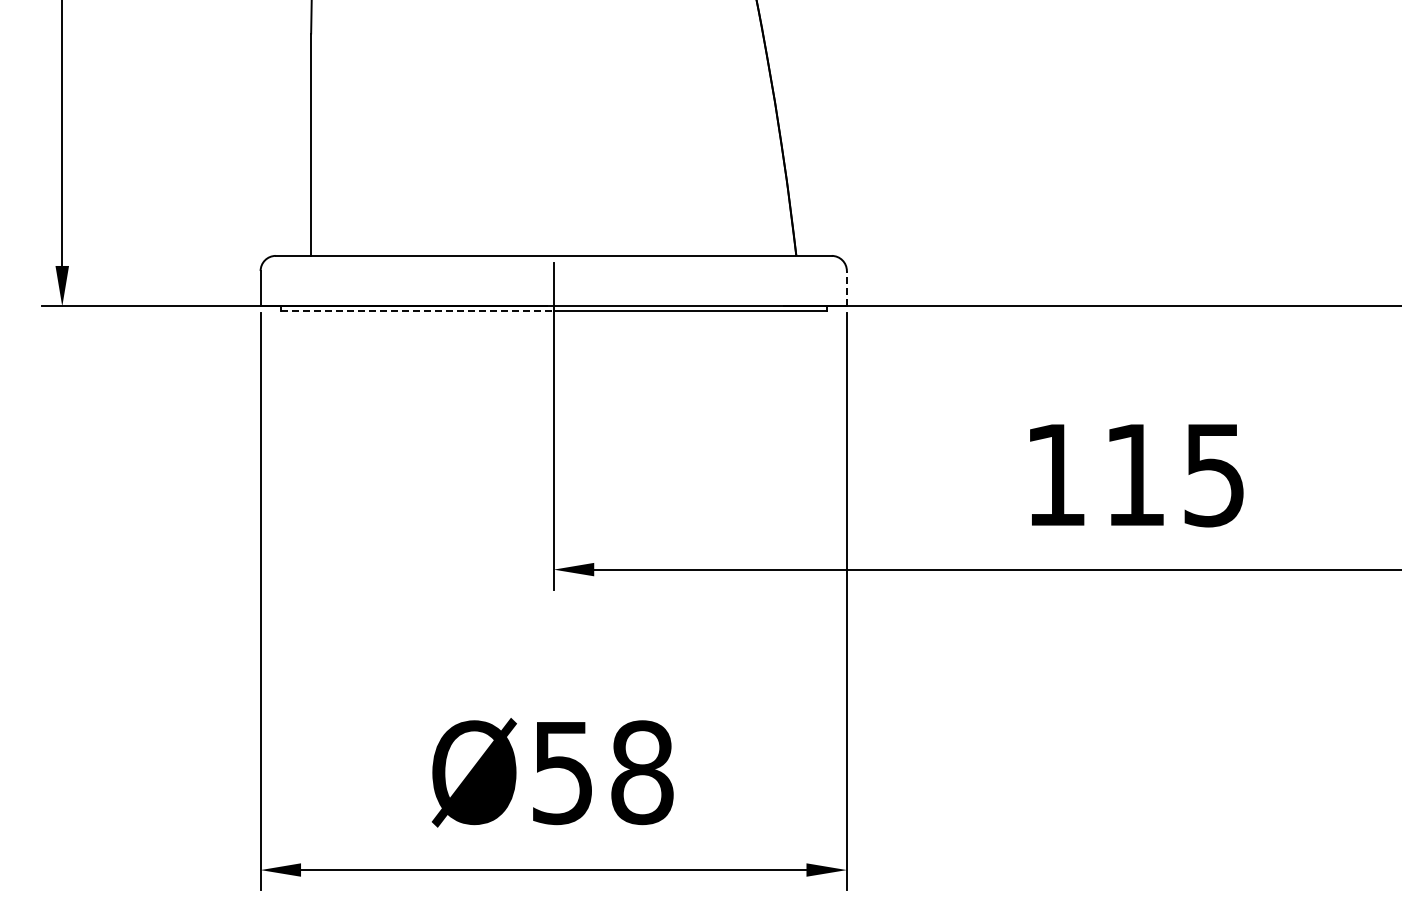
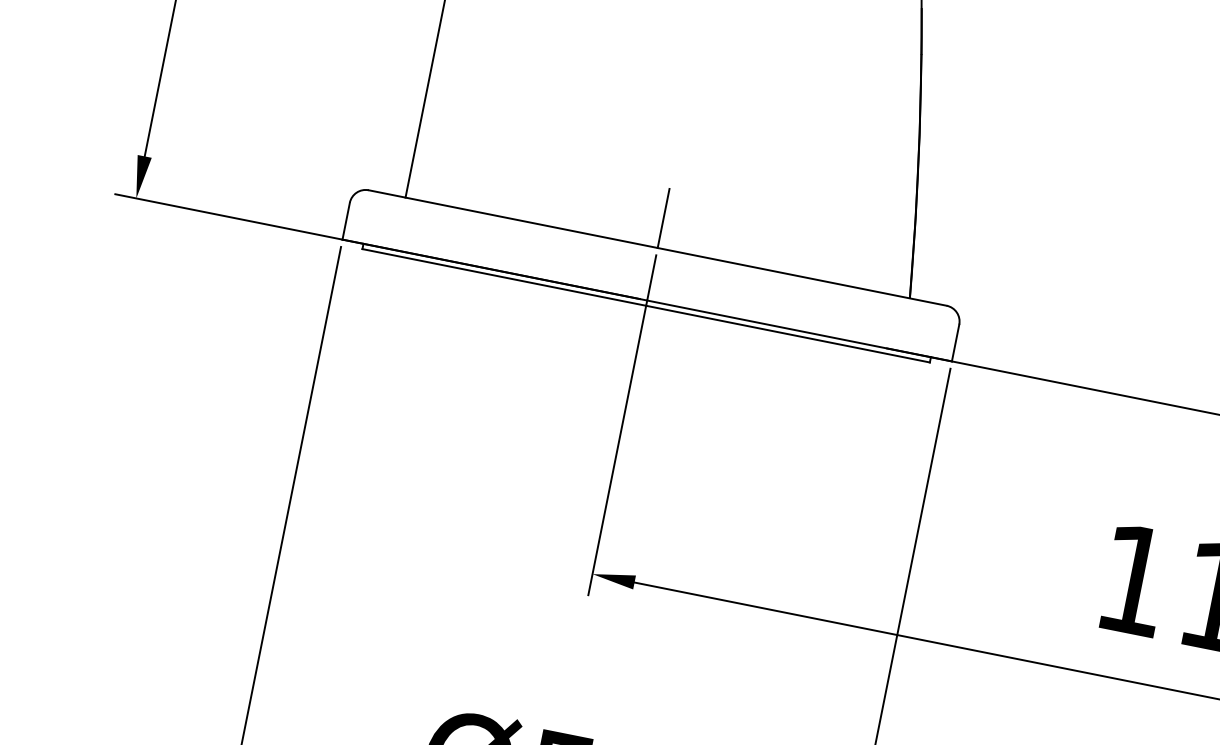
line: (553, 227) -> (663, 218), added
line: (846, 288) -> (955, 342), dashed -> solid
line: (417, 311) -> (504, 277), dashed -> solid

